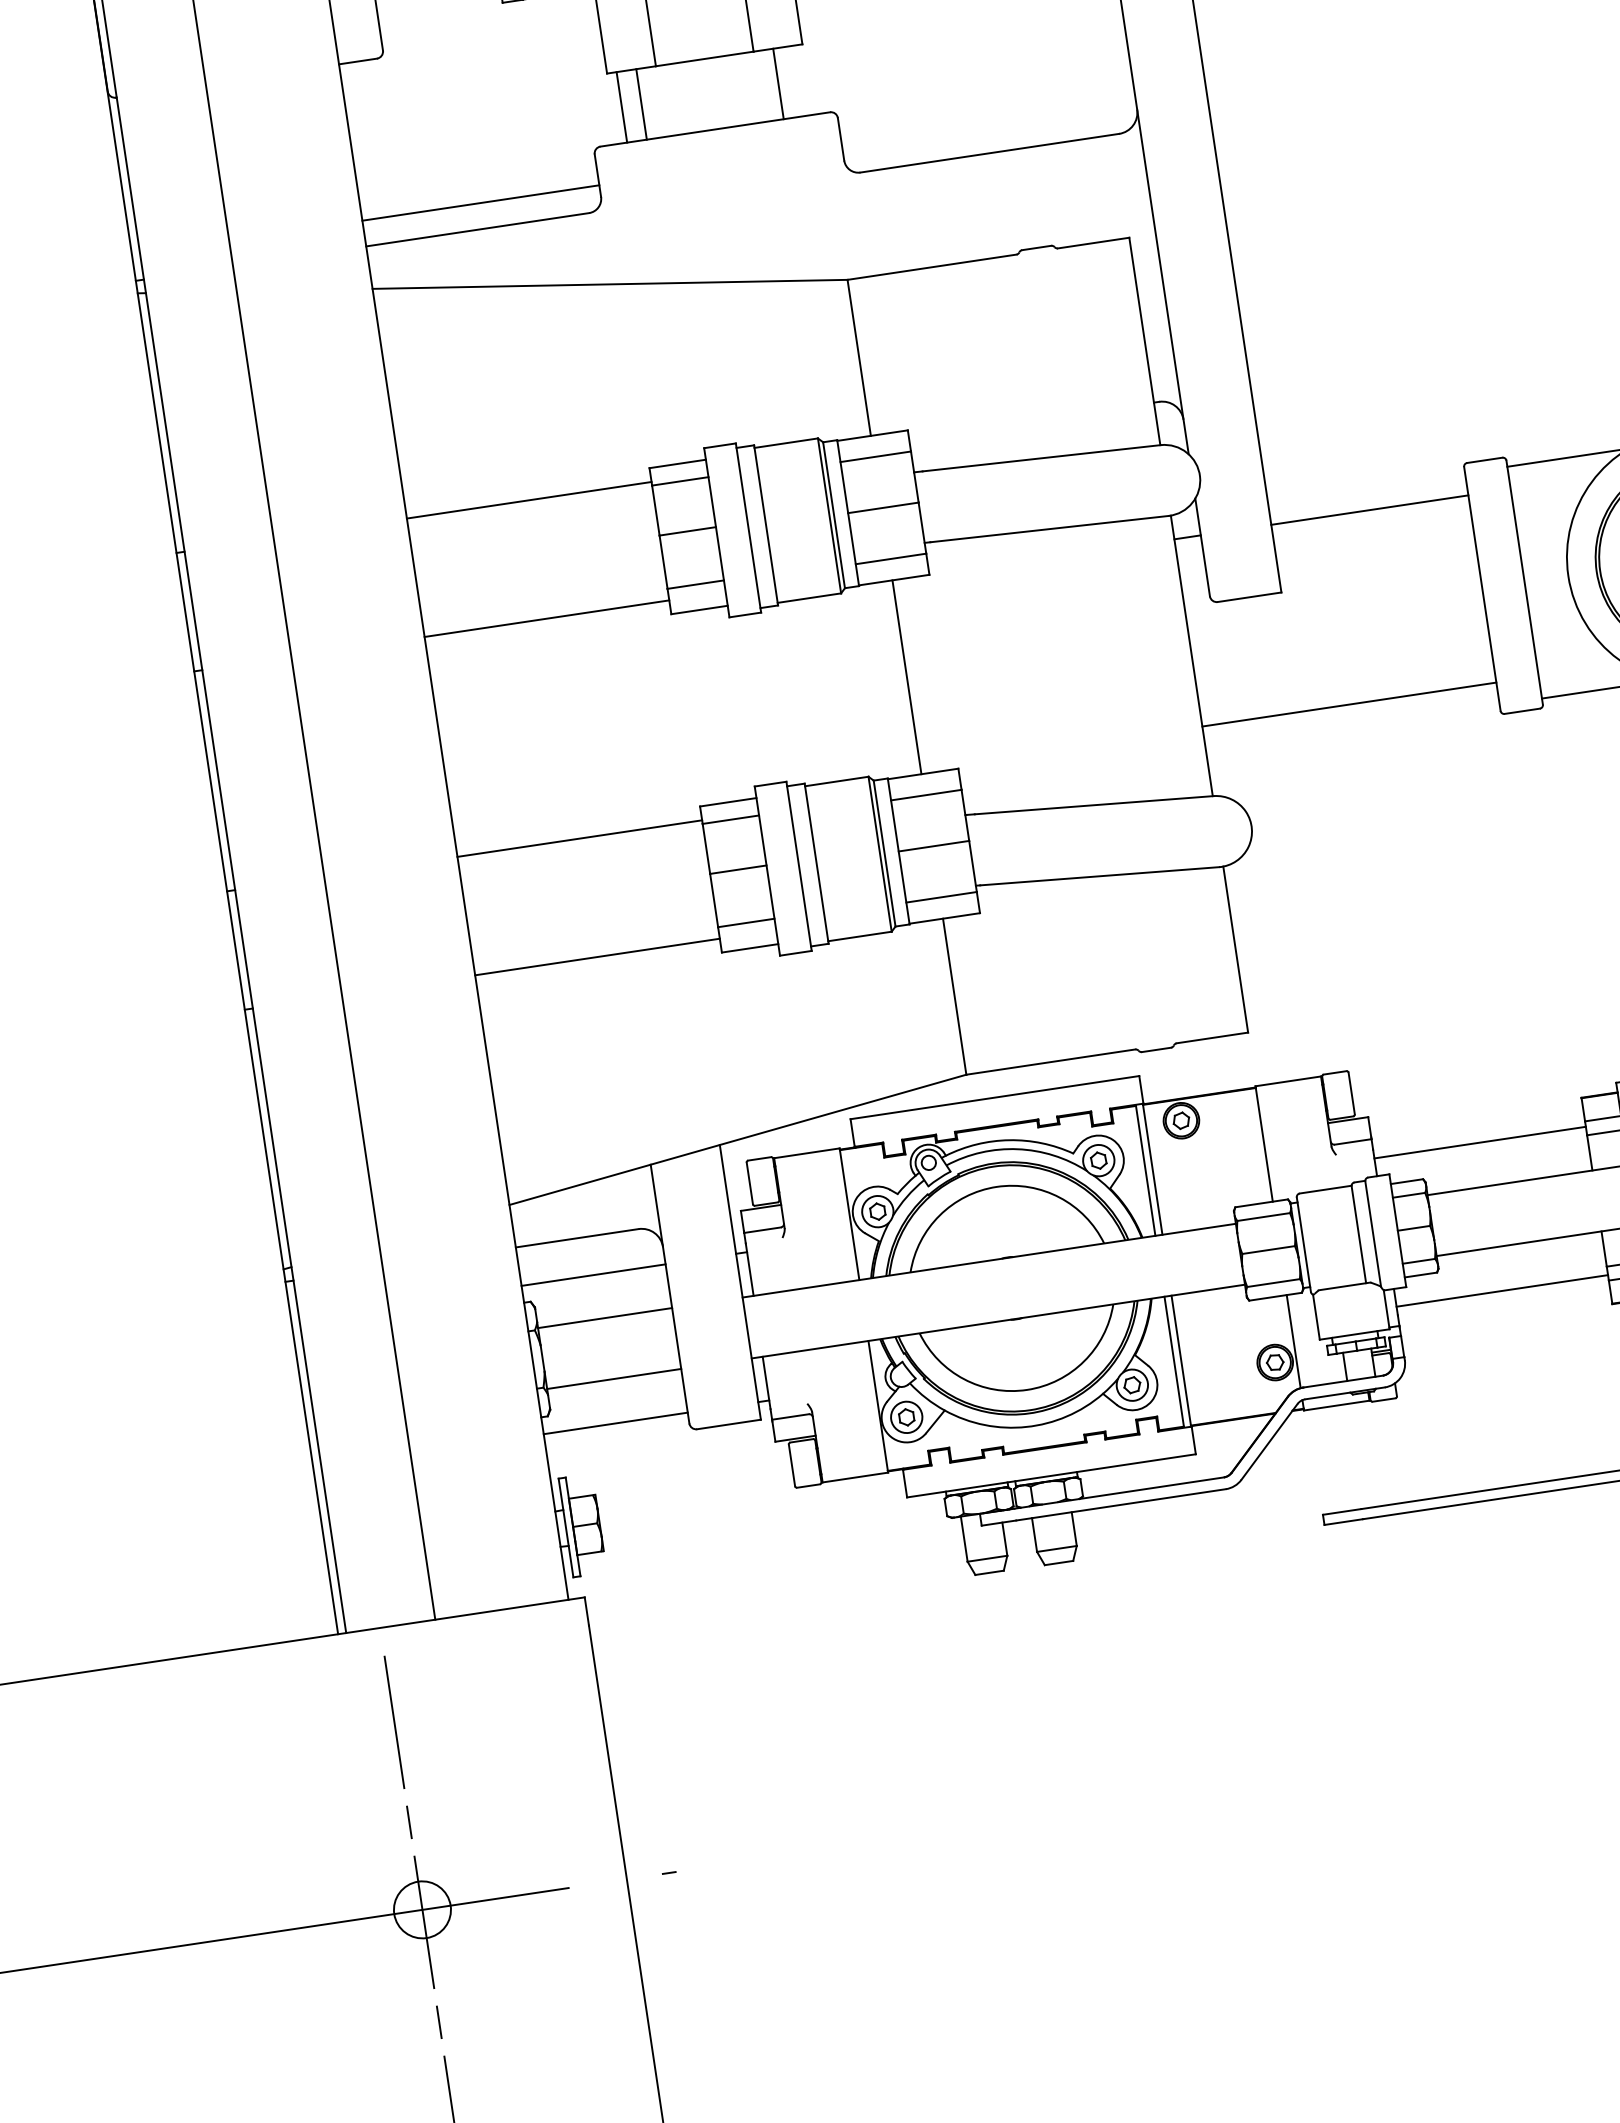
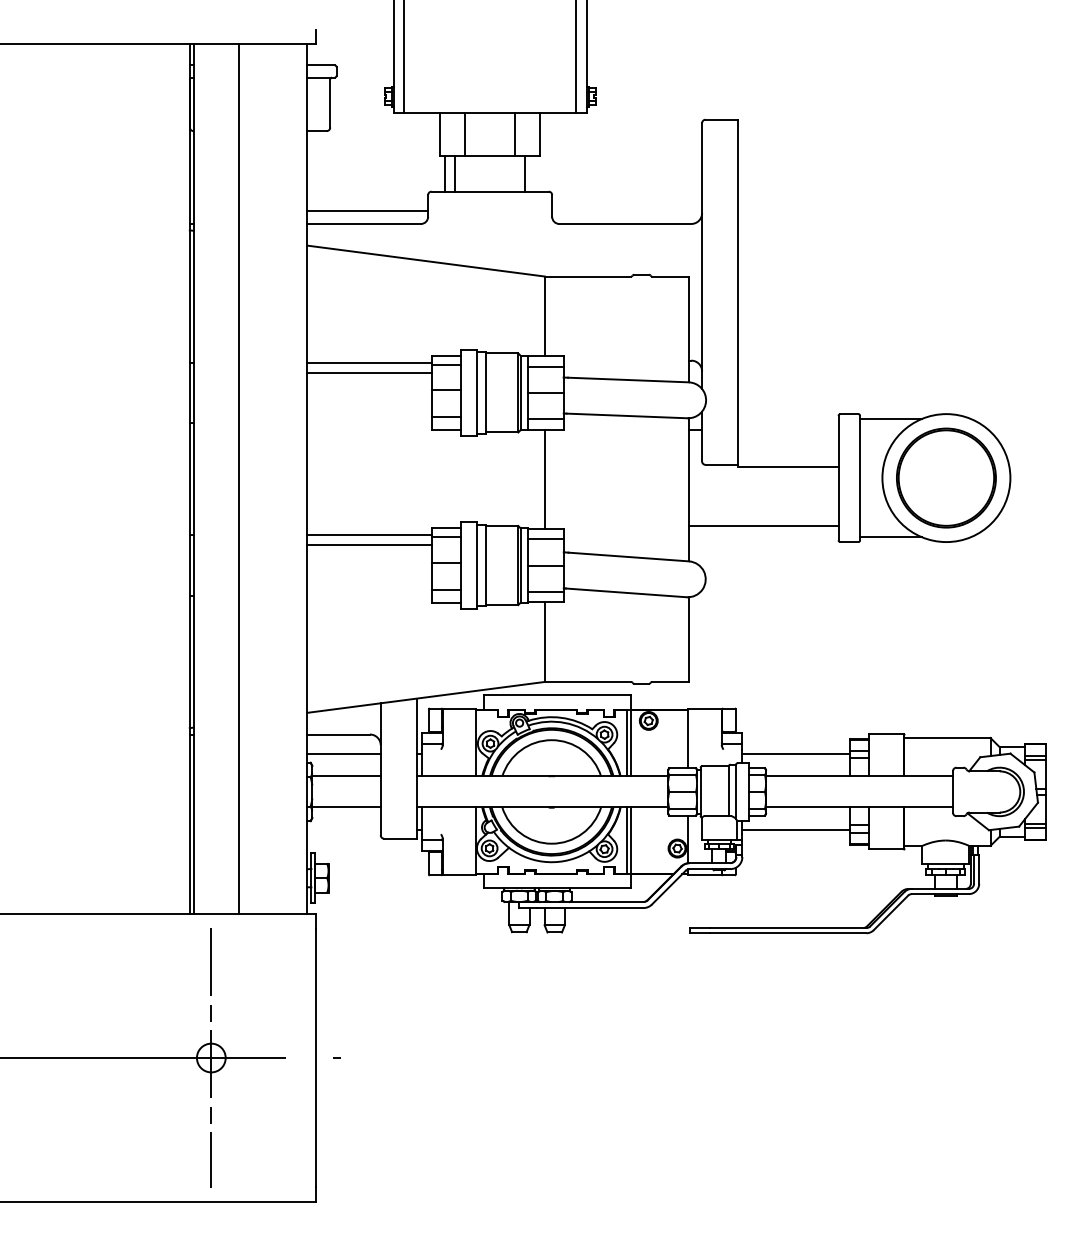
line: (1370, 510) -> (788, 467), moved
line: (546, 619) -> (369, 373), moved
line: (597, 956) -> (369, 544), moved
line: (614, 1423) -> (343, 829), removed

